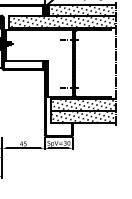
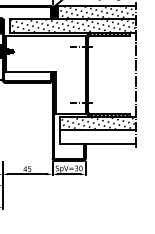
hatch: (83, 116) -> (97, 137), removed

